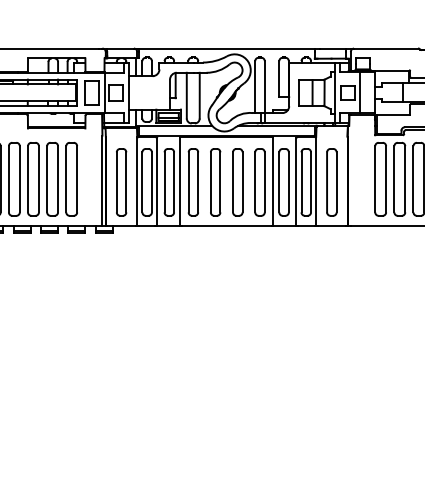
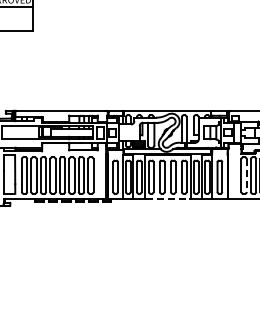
line: (385, 181) -> (246, 176), solid -> dashed
line: (228, 225) -> (168, 198), solid -> dashed

